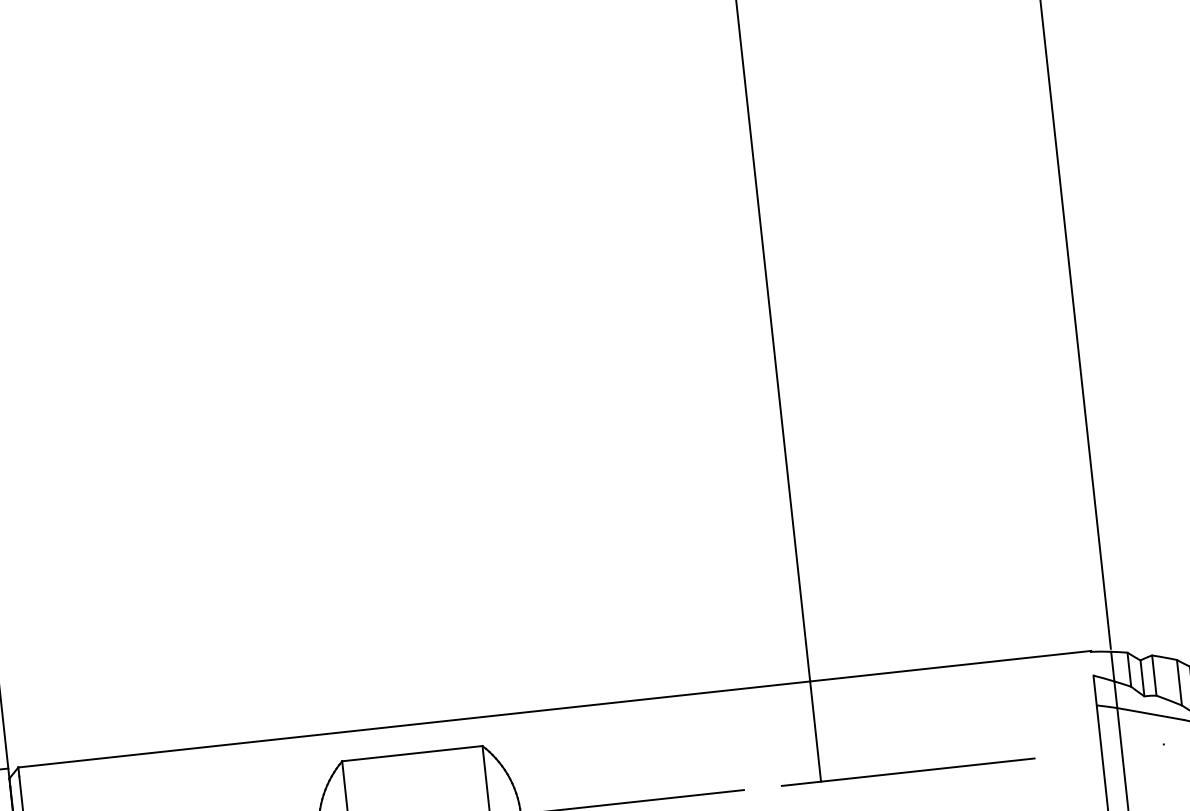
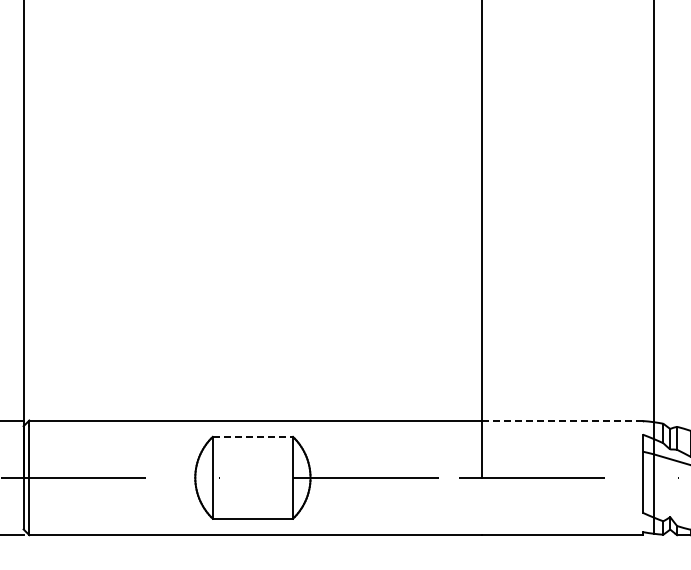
line: (948, 666) -> (561, 420), solid -> dashed
line: (413, 752) -> (253, 436), solid -> dashed

